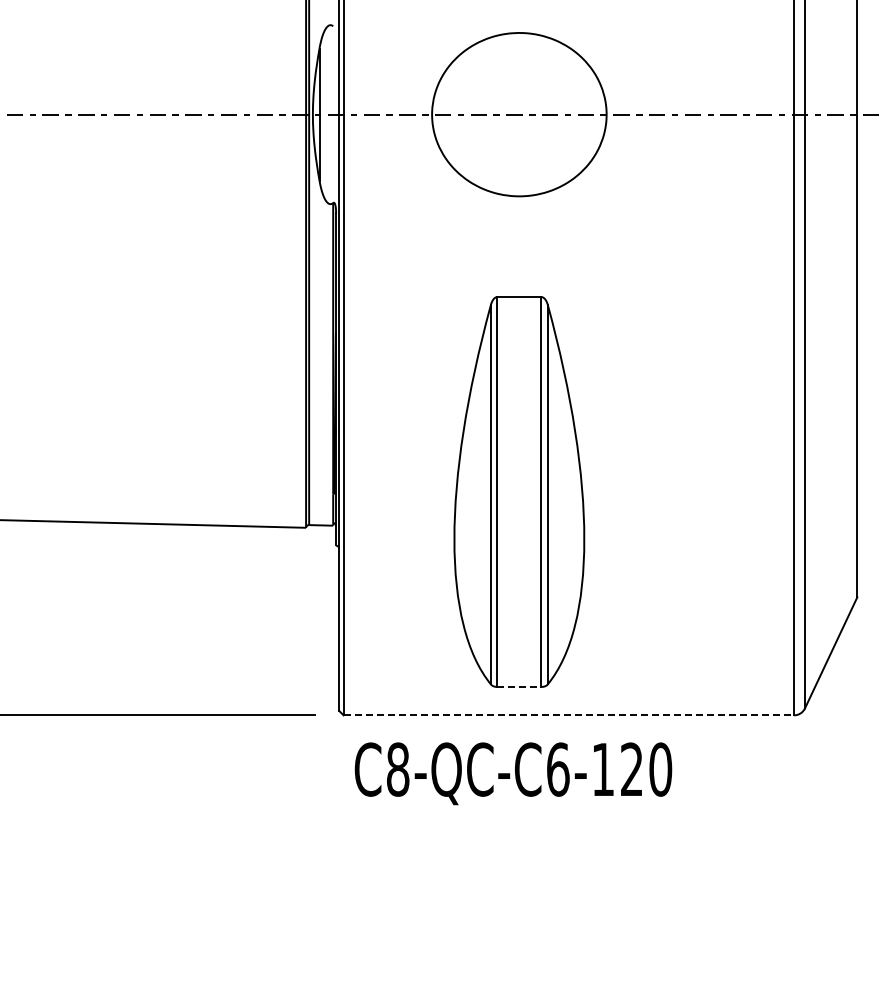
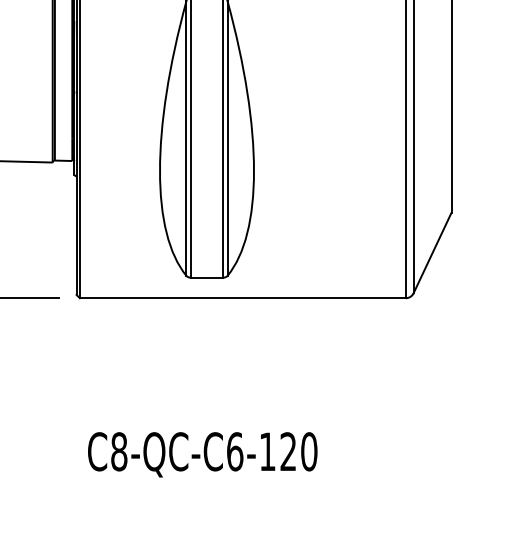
line: (519, 686) -> (207, 277), dashed -> solid
line: (569, 715) -> (243, 298), dashed -> solid
text: (513, 773) -> (202, 454), moved

